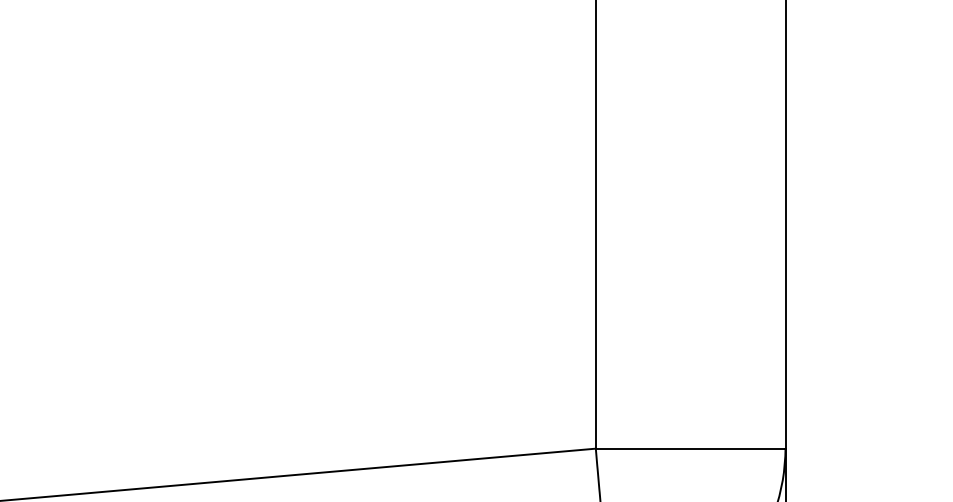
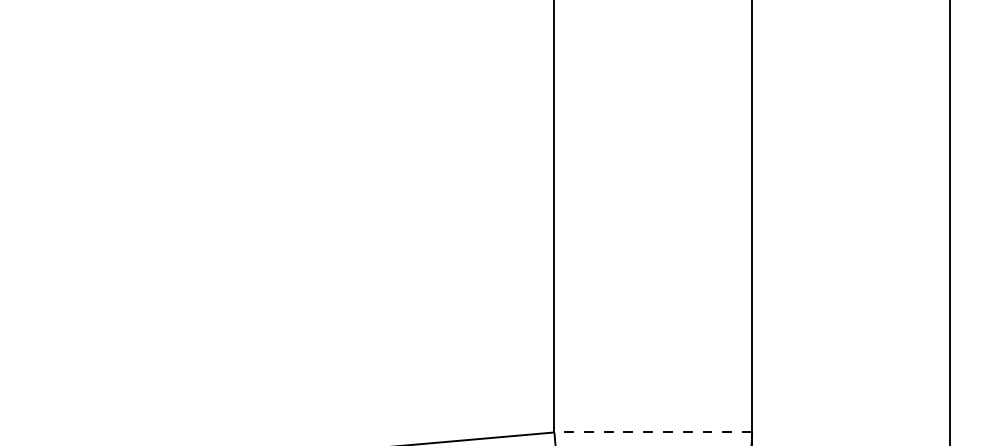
line: (690, 448) -> (653, 432), solid -> dashed

